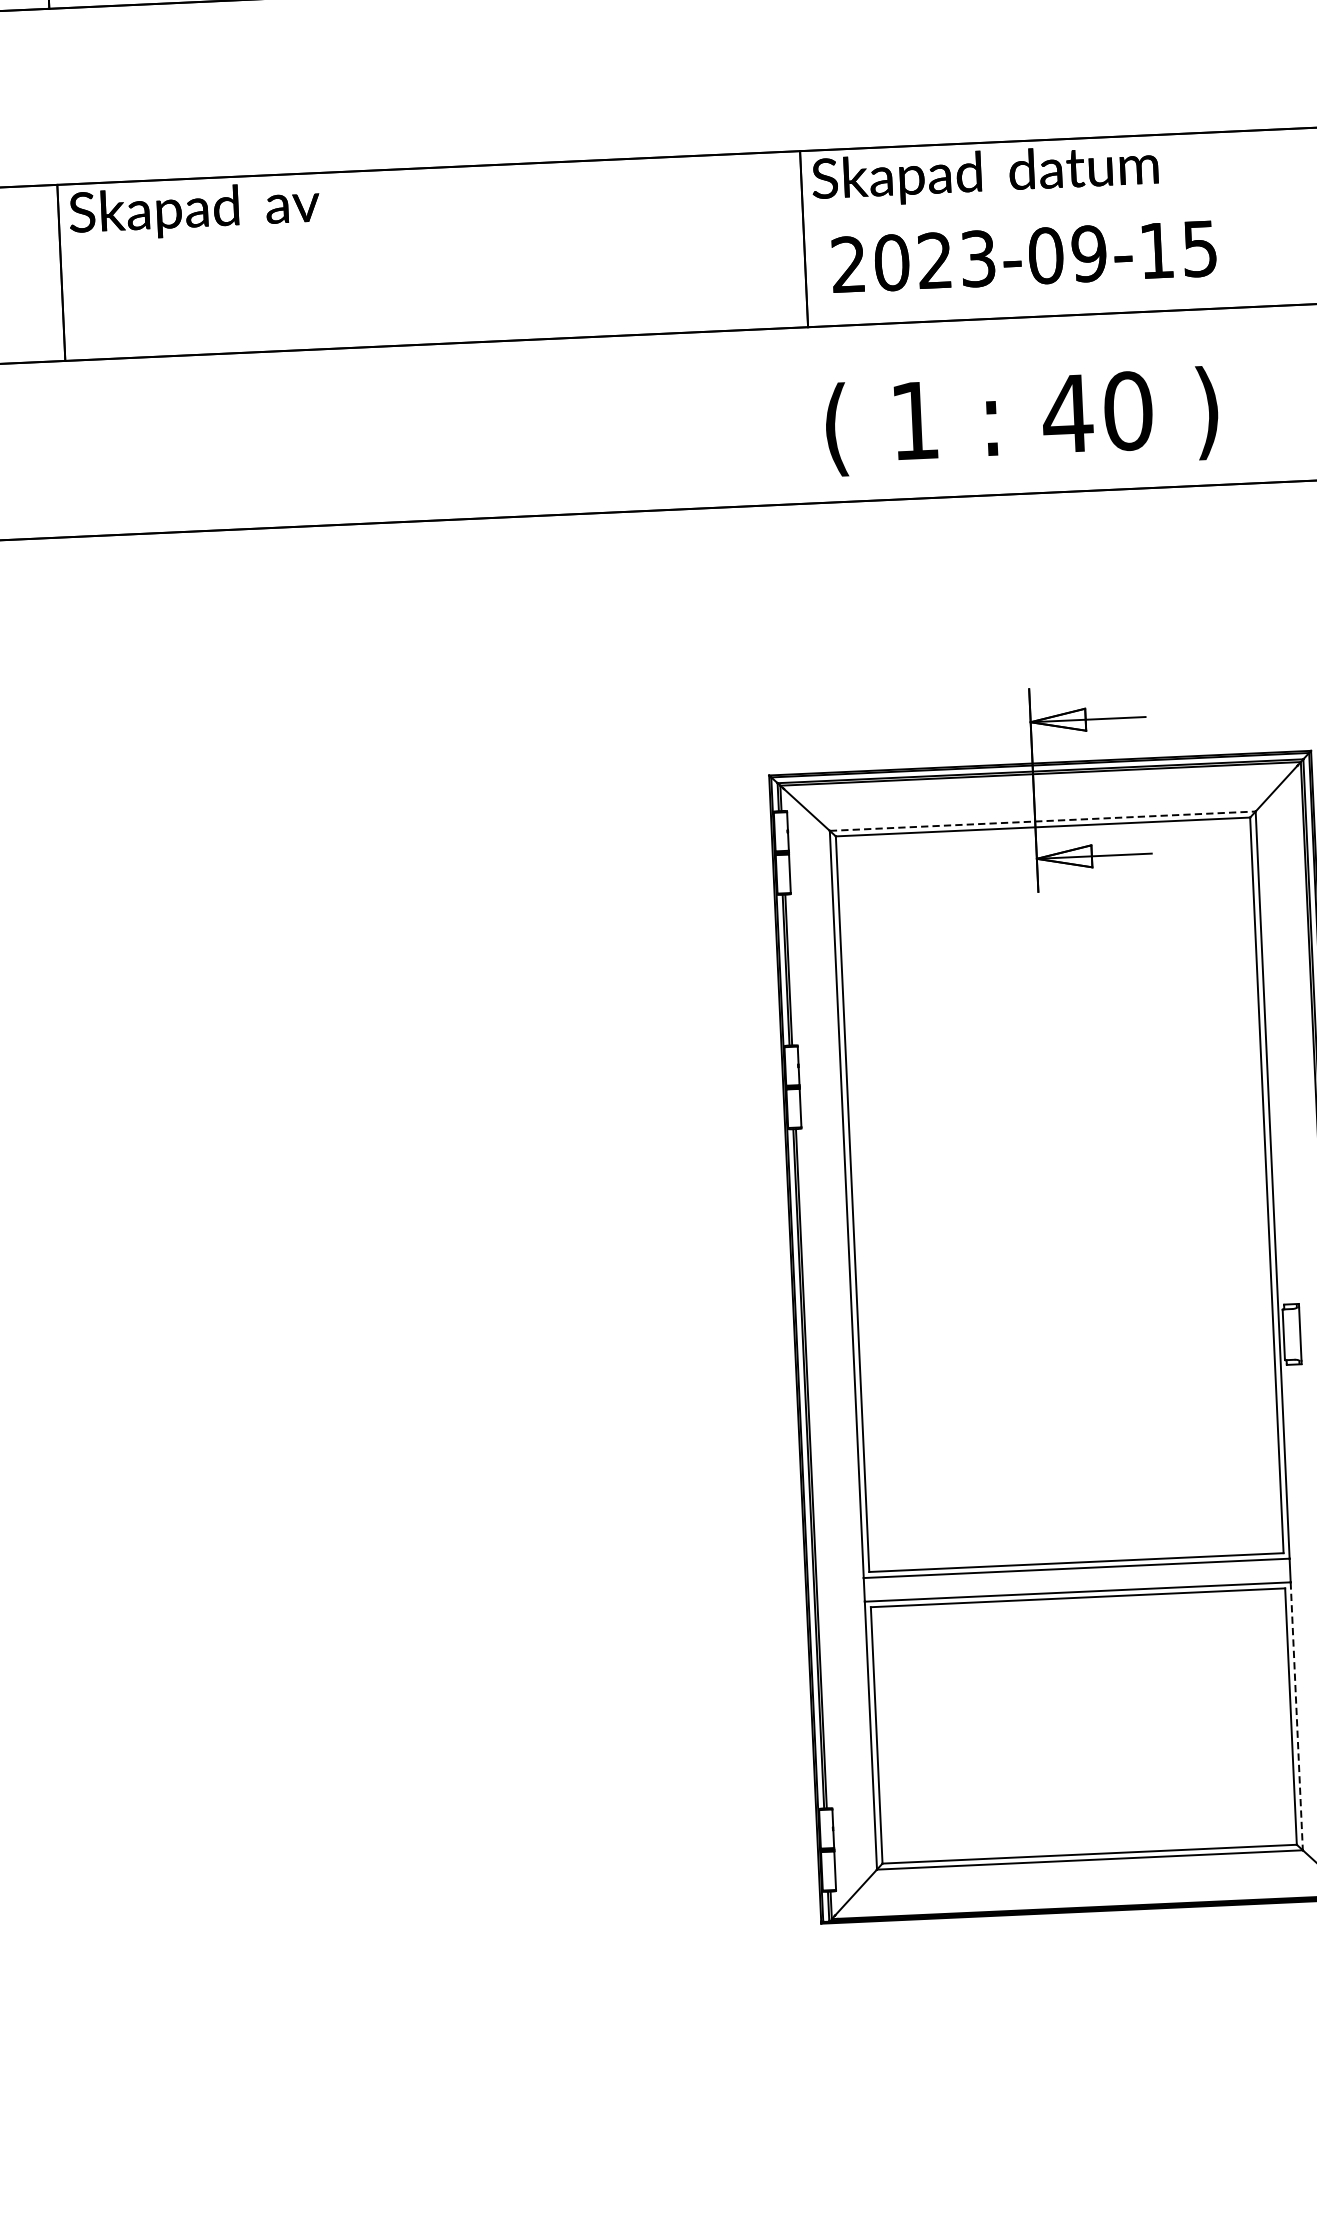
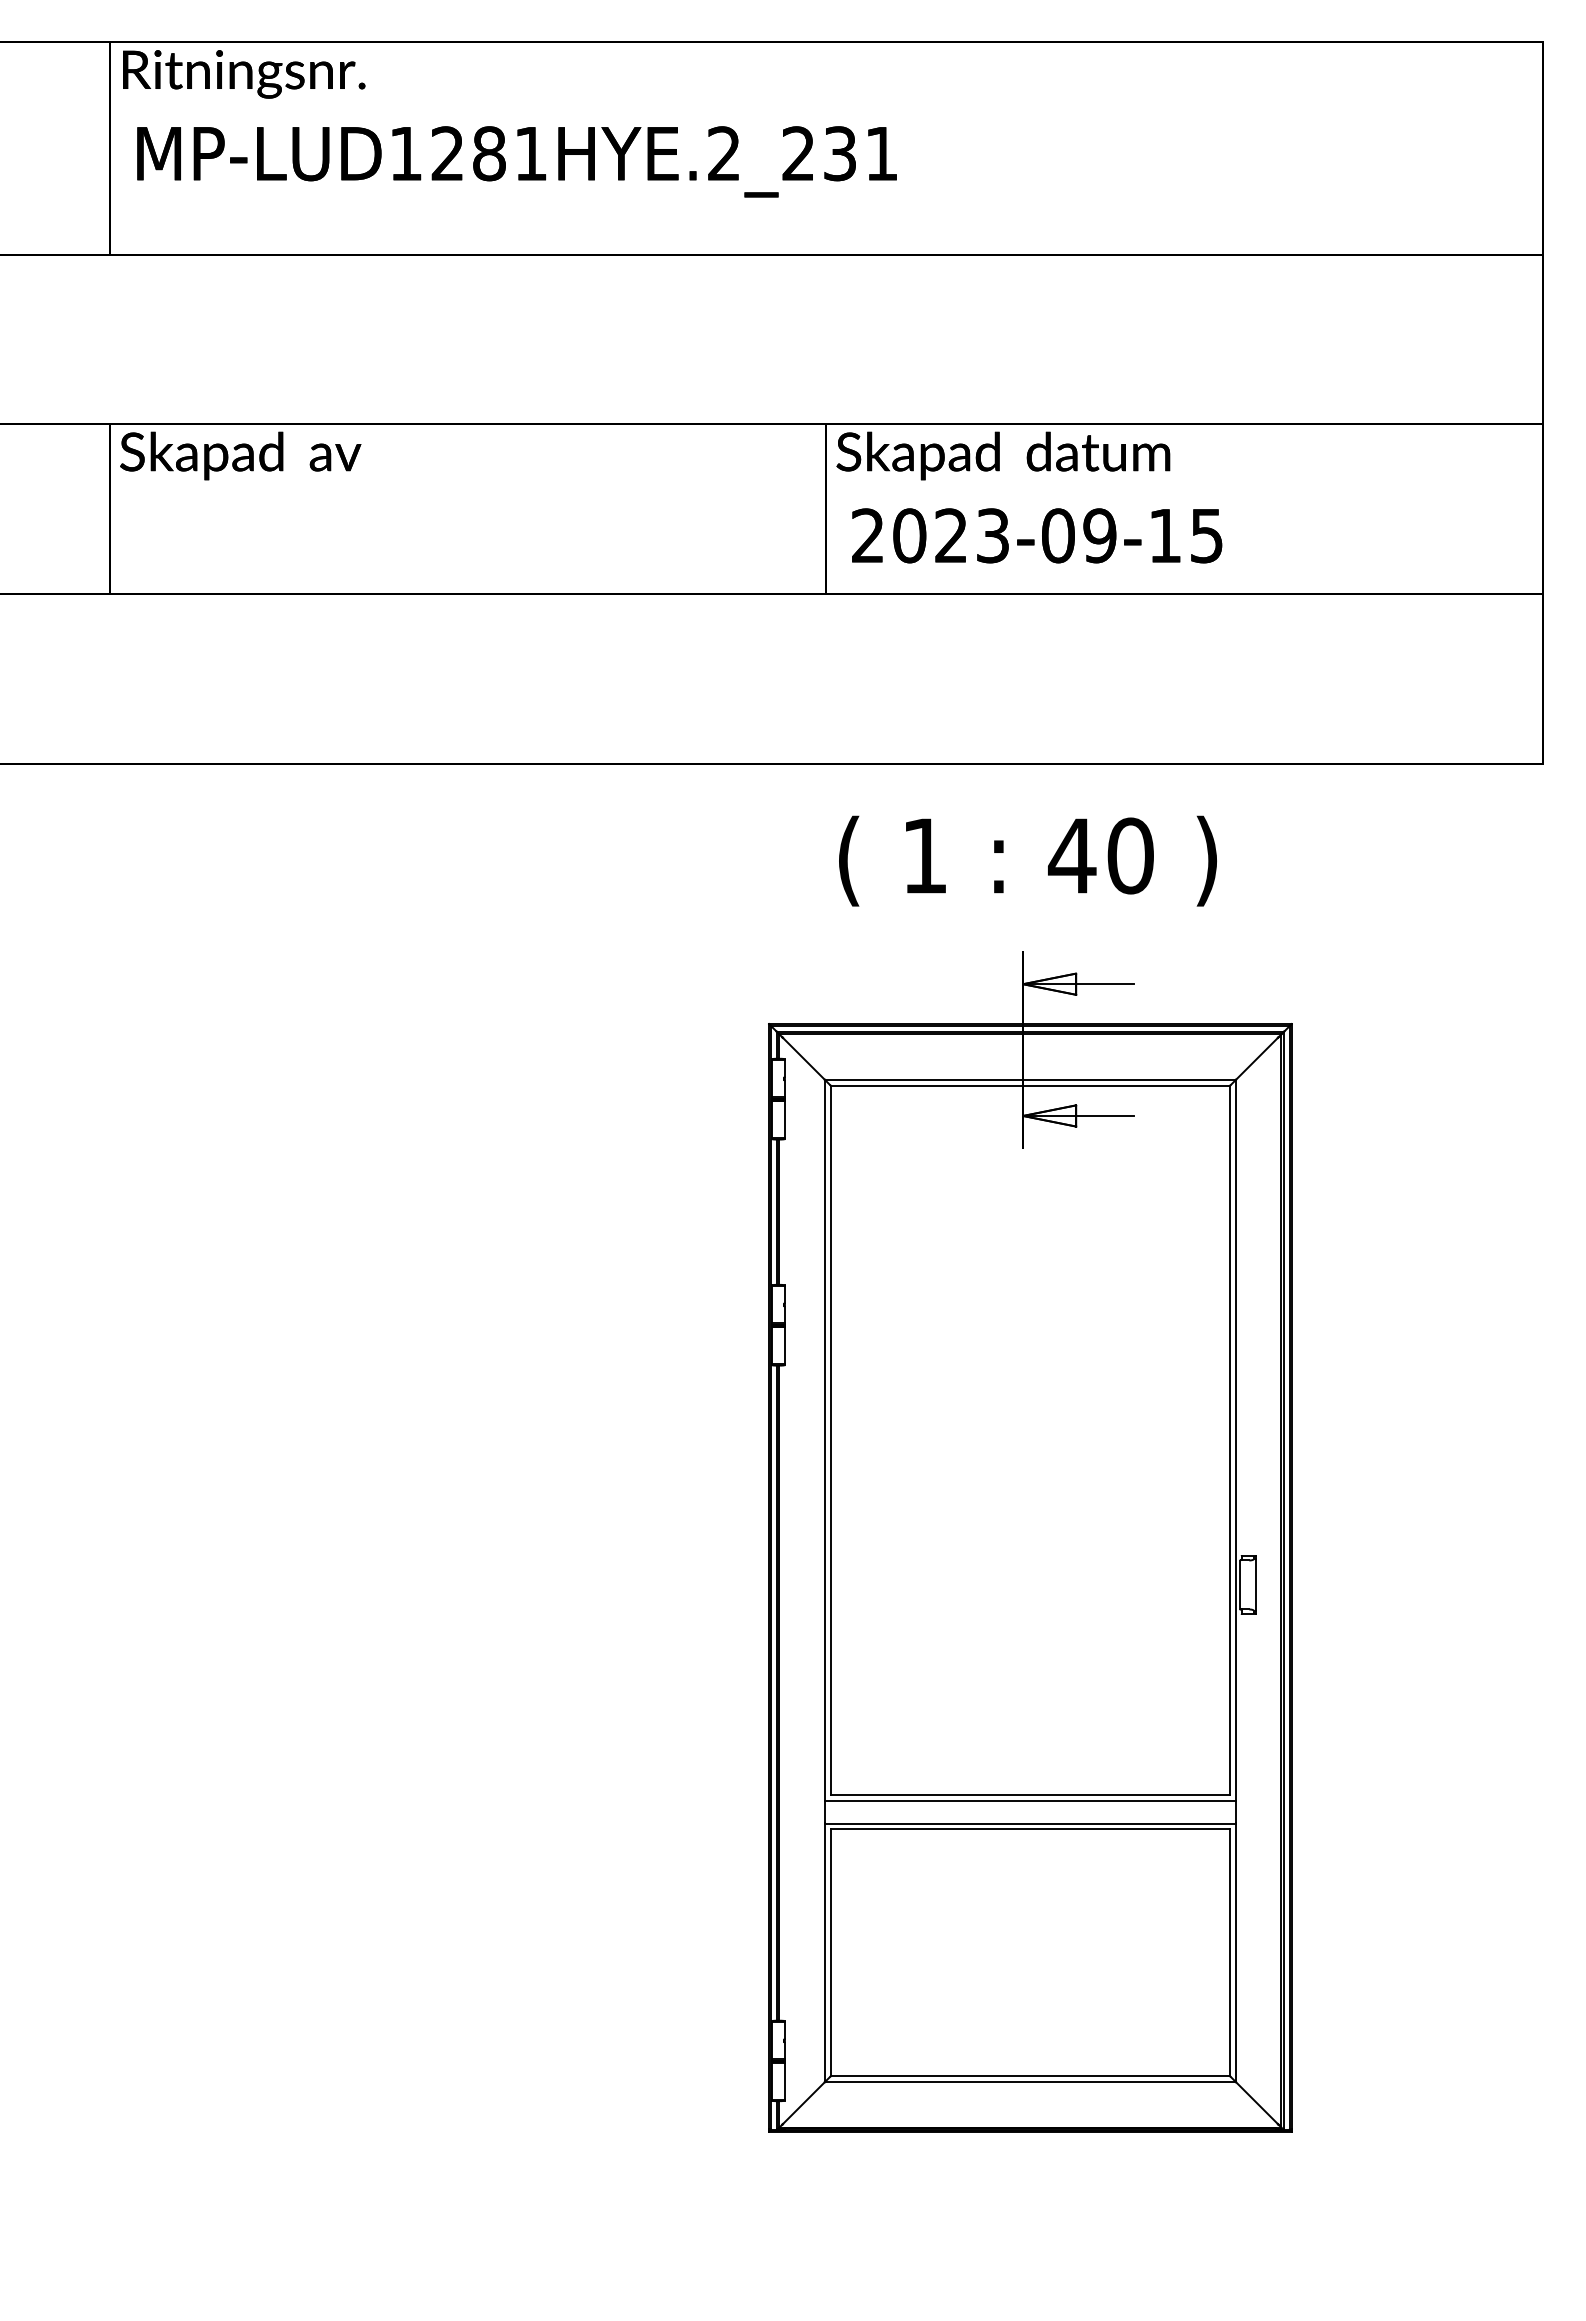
text: (1021, 420) -> (1027, 860), moved
line: (1042, 821) -> (1030, 1080), dashed -> solid
line: (1296, 1717) -> (1235, 1953), dashed -> solid

